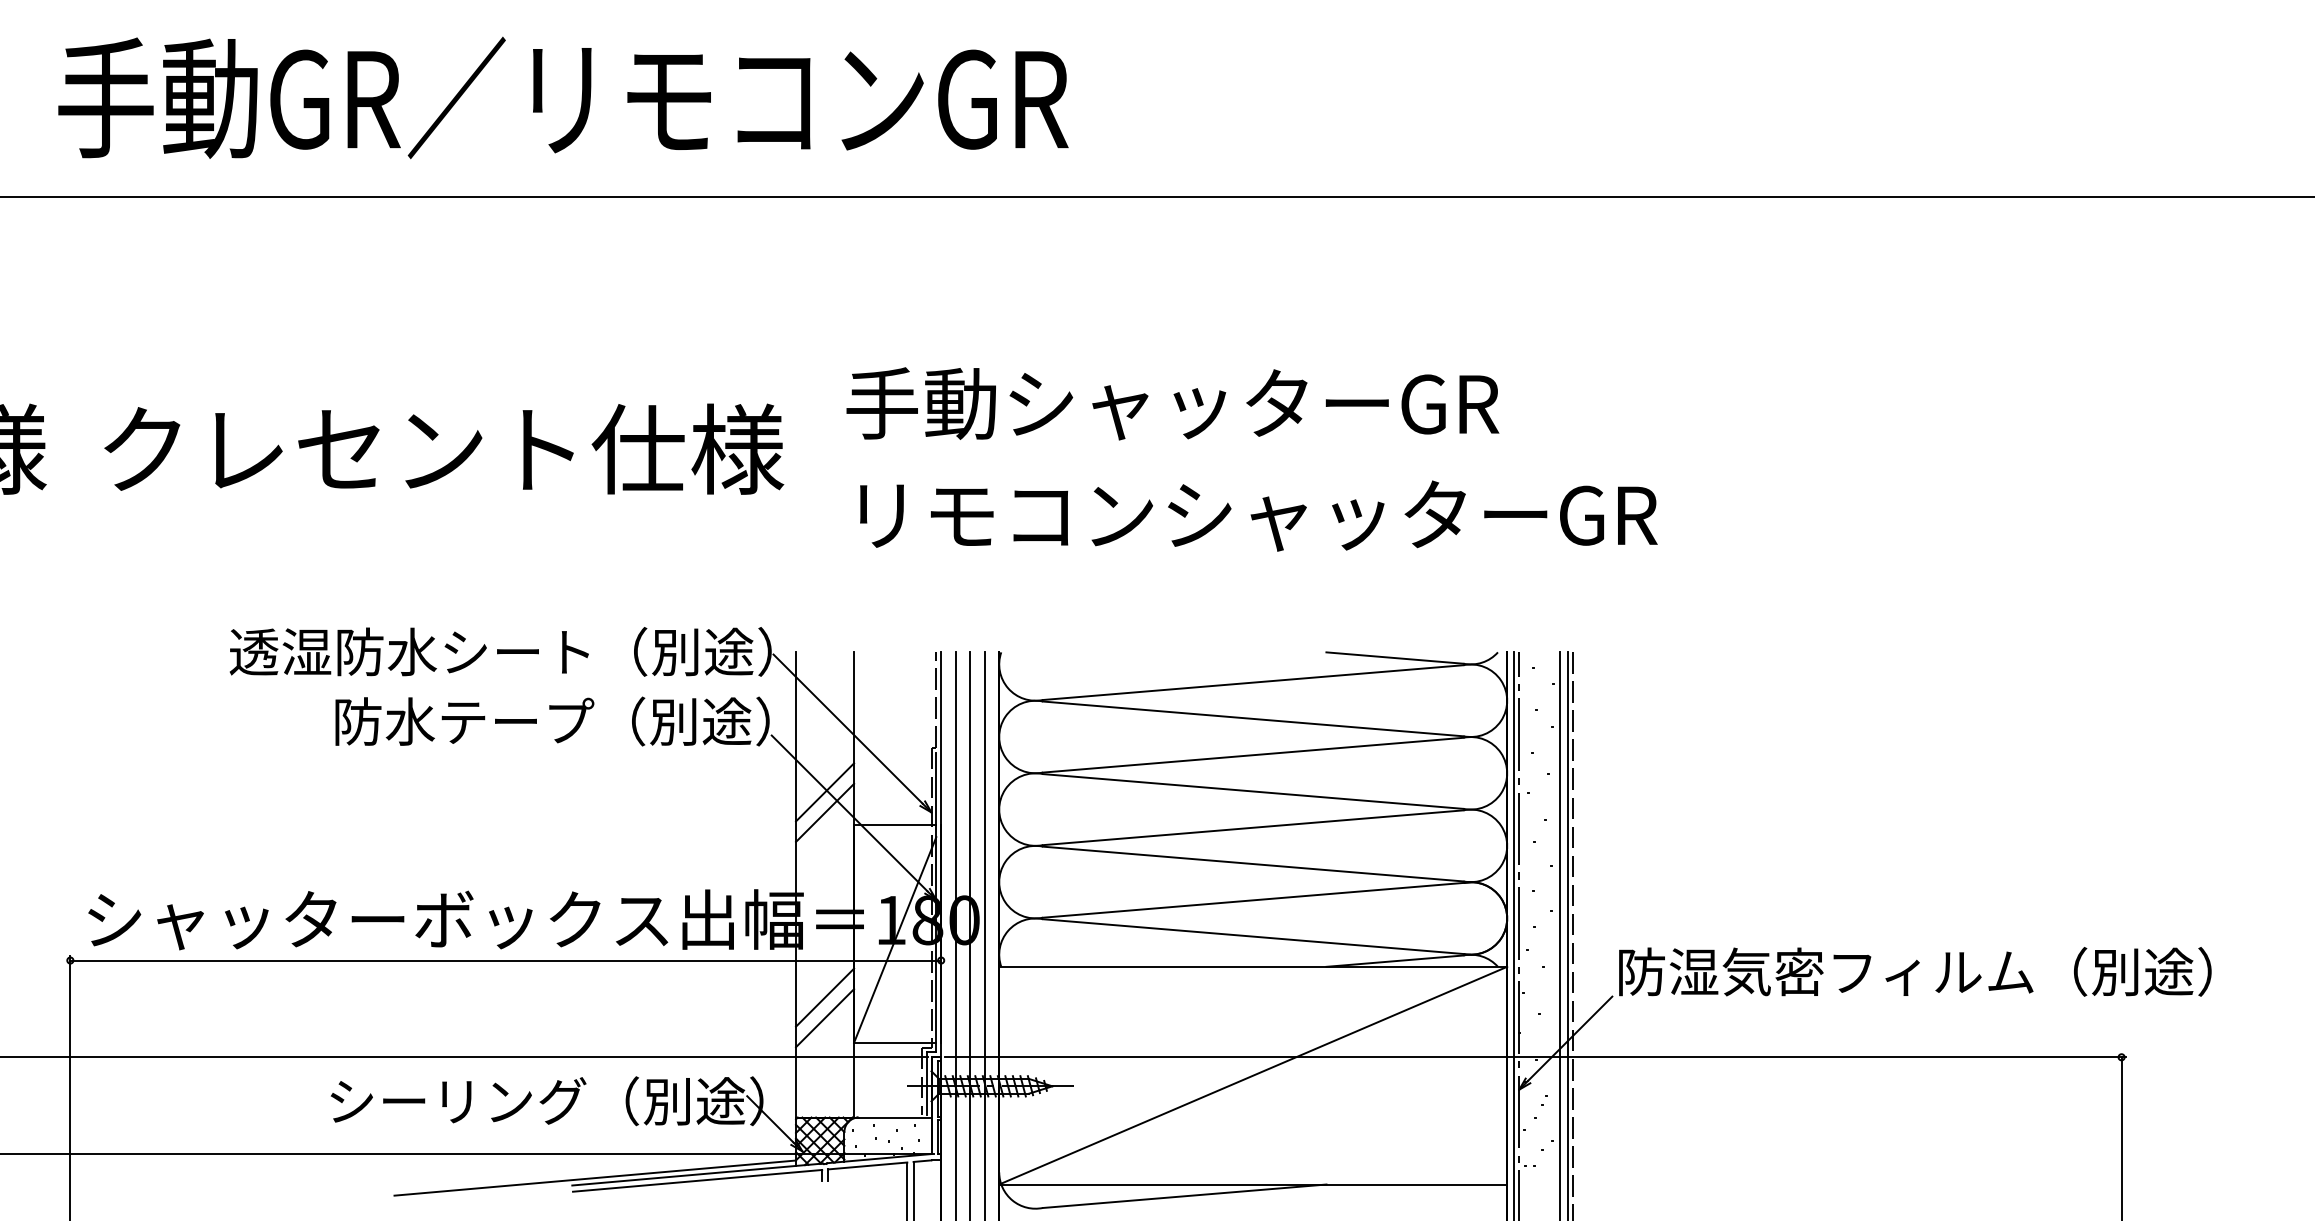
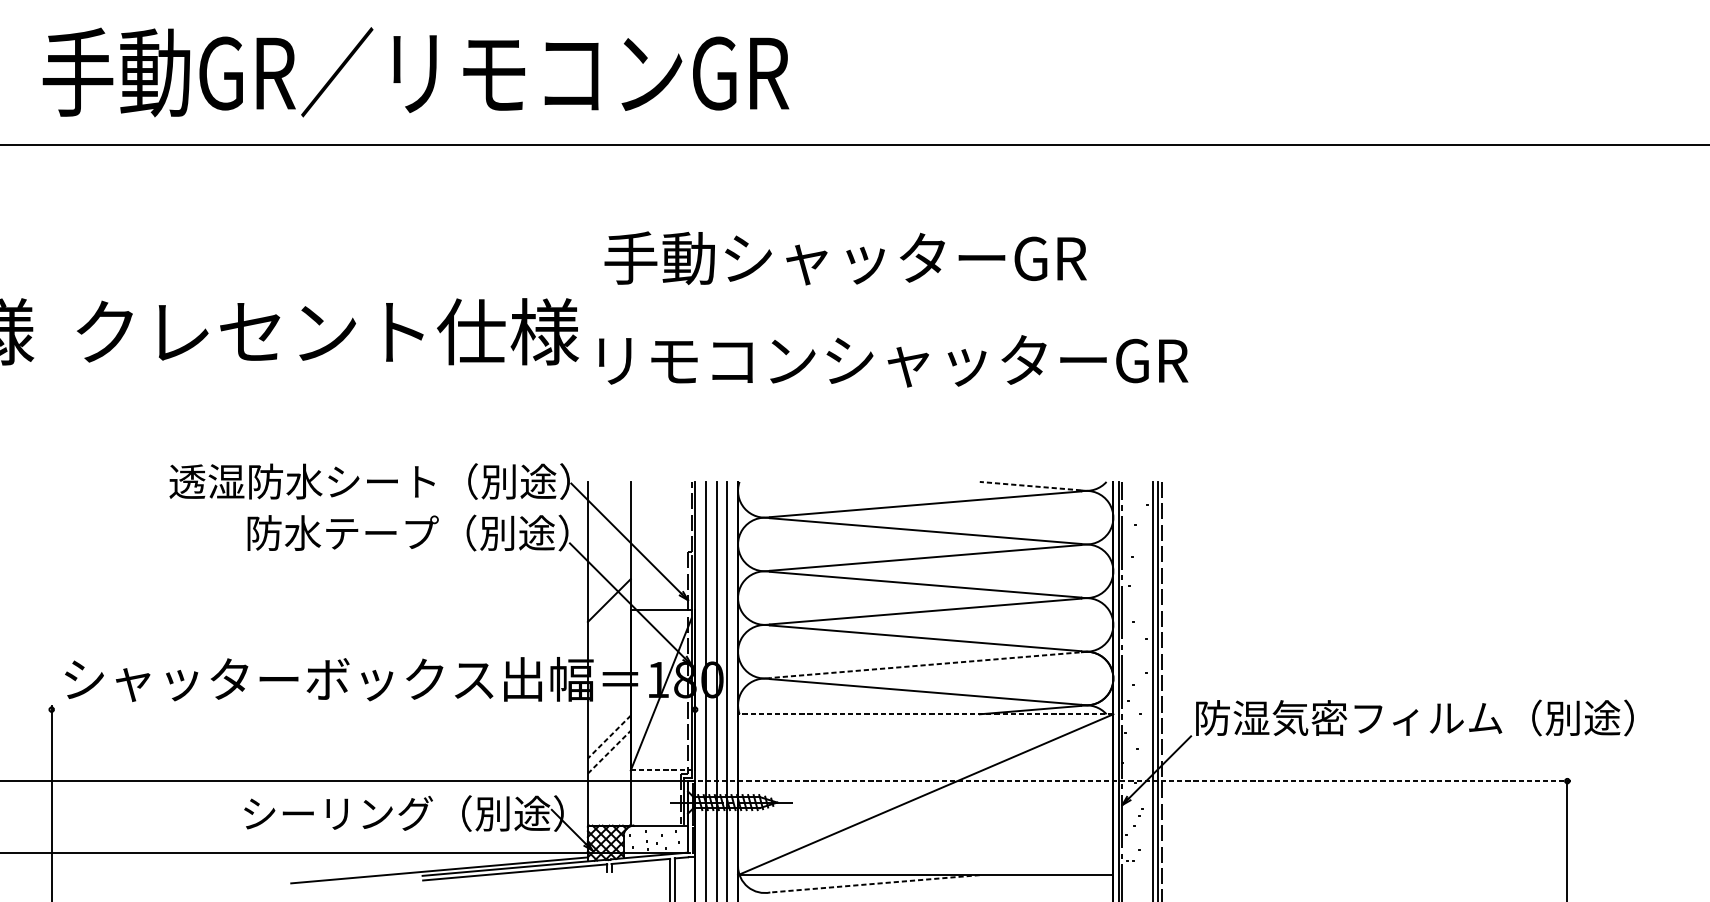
text: (1172, 403) -> (845, 258), moved
text: (1258, 515) -> (893, 360), moved
line: (1394, 658) -> (1030, 486), solid -> dashed
line: (825, 792) -> (609, 585), removed
line: (1257, 900) -> (928, 665), solid -> dashed
line: (505, 960) -> (373, 709), removed
line: (1253, 966) -> (925, 714), solid -> dashed
line: (824, 997) -> (608, 736), solid -> dashed
line: (825, 1017) -> (609, 751), solid -> dashed
line: (895, 1042) -> (661, 770), solid -> dashed
line: (1535, 1057) -> (1134, 781), solid -> dashed
line: (1184, 1196) -> (874, 883), solid -> dashed

